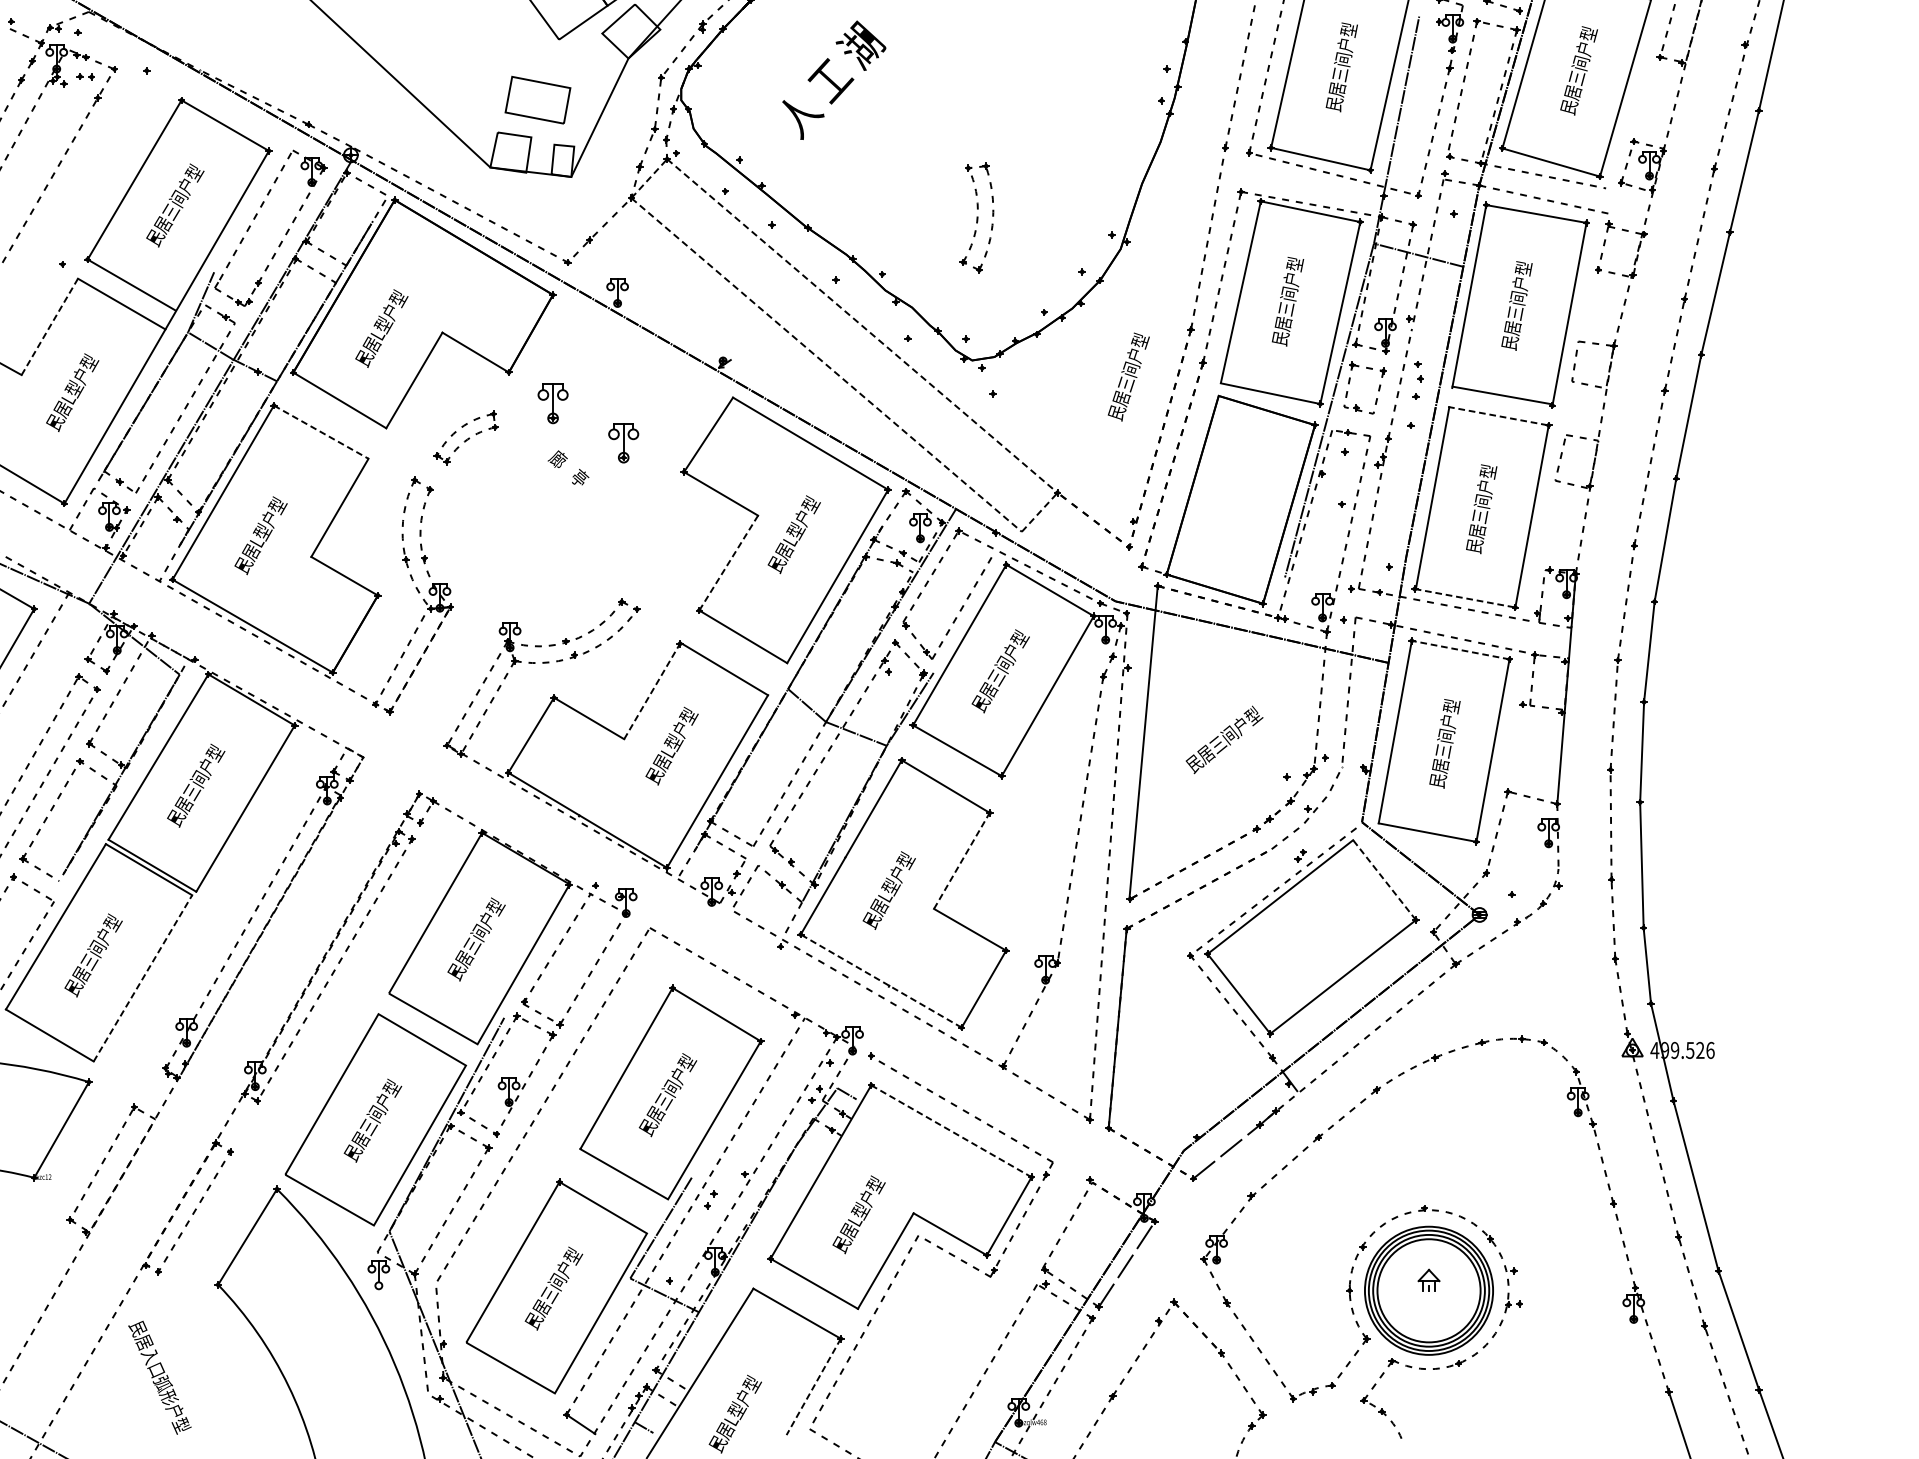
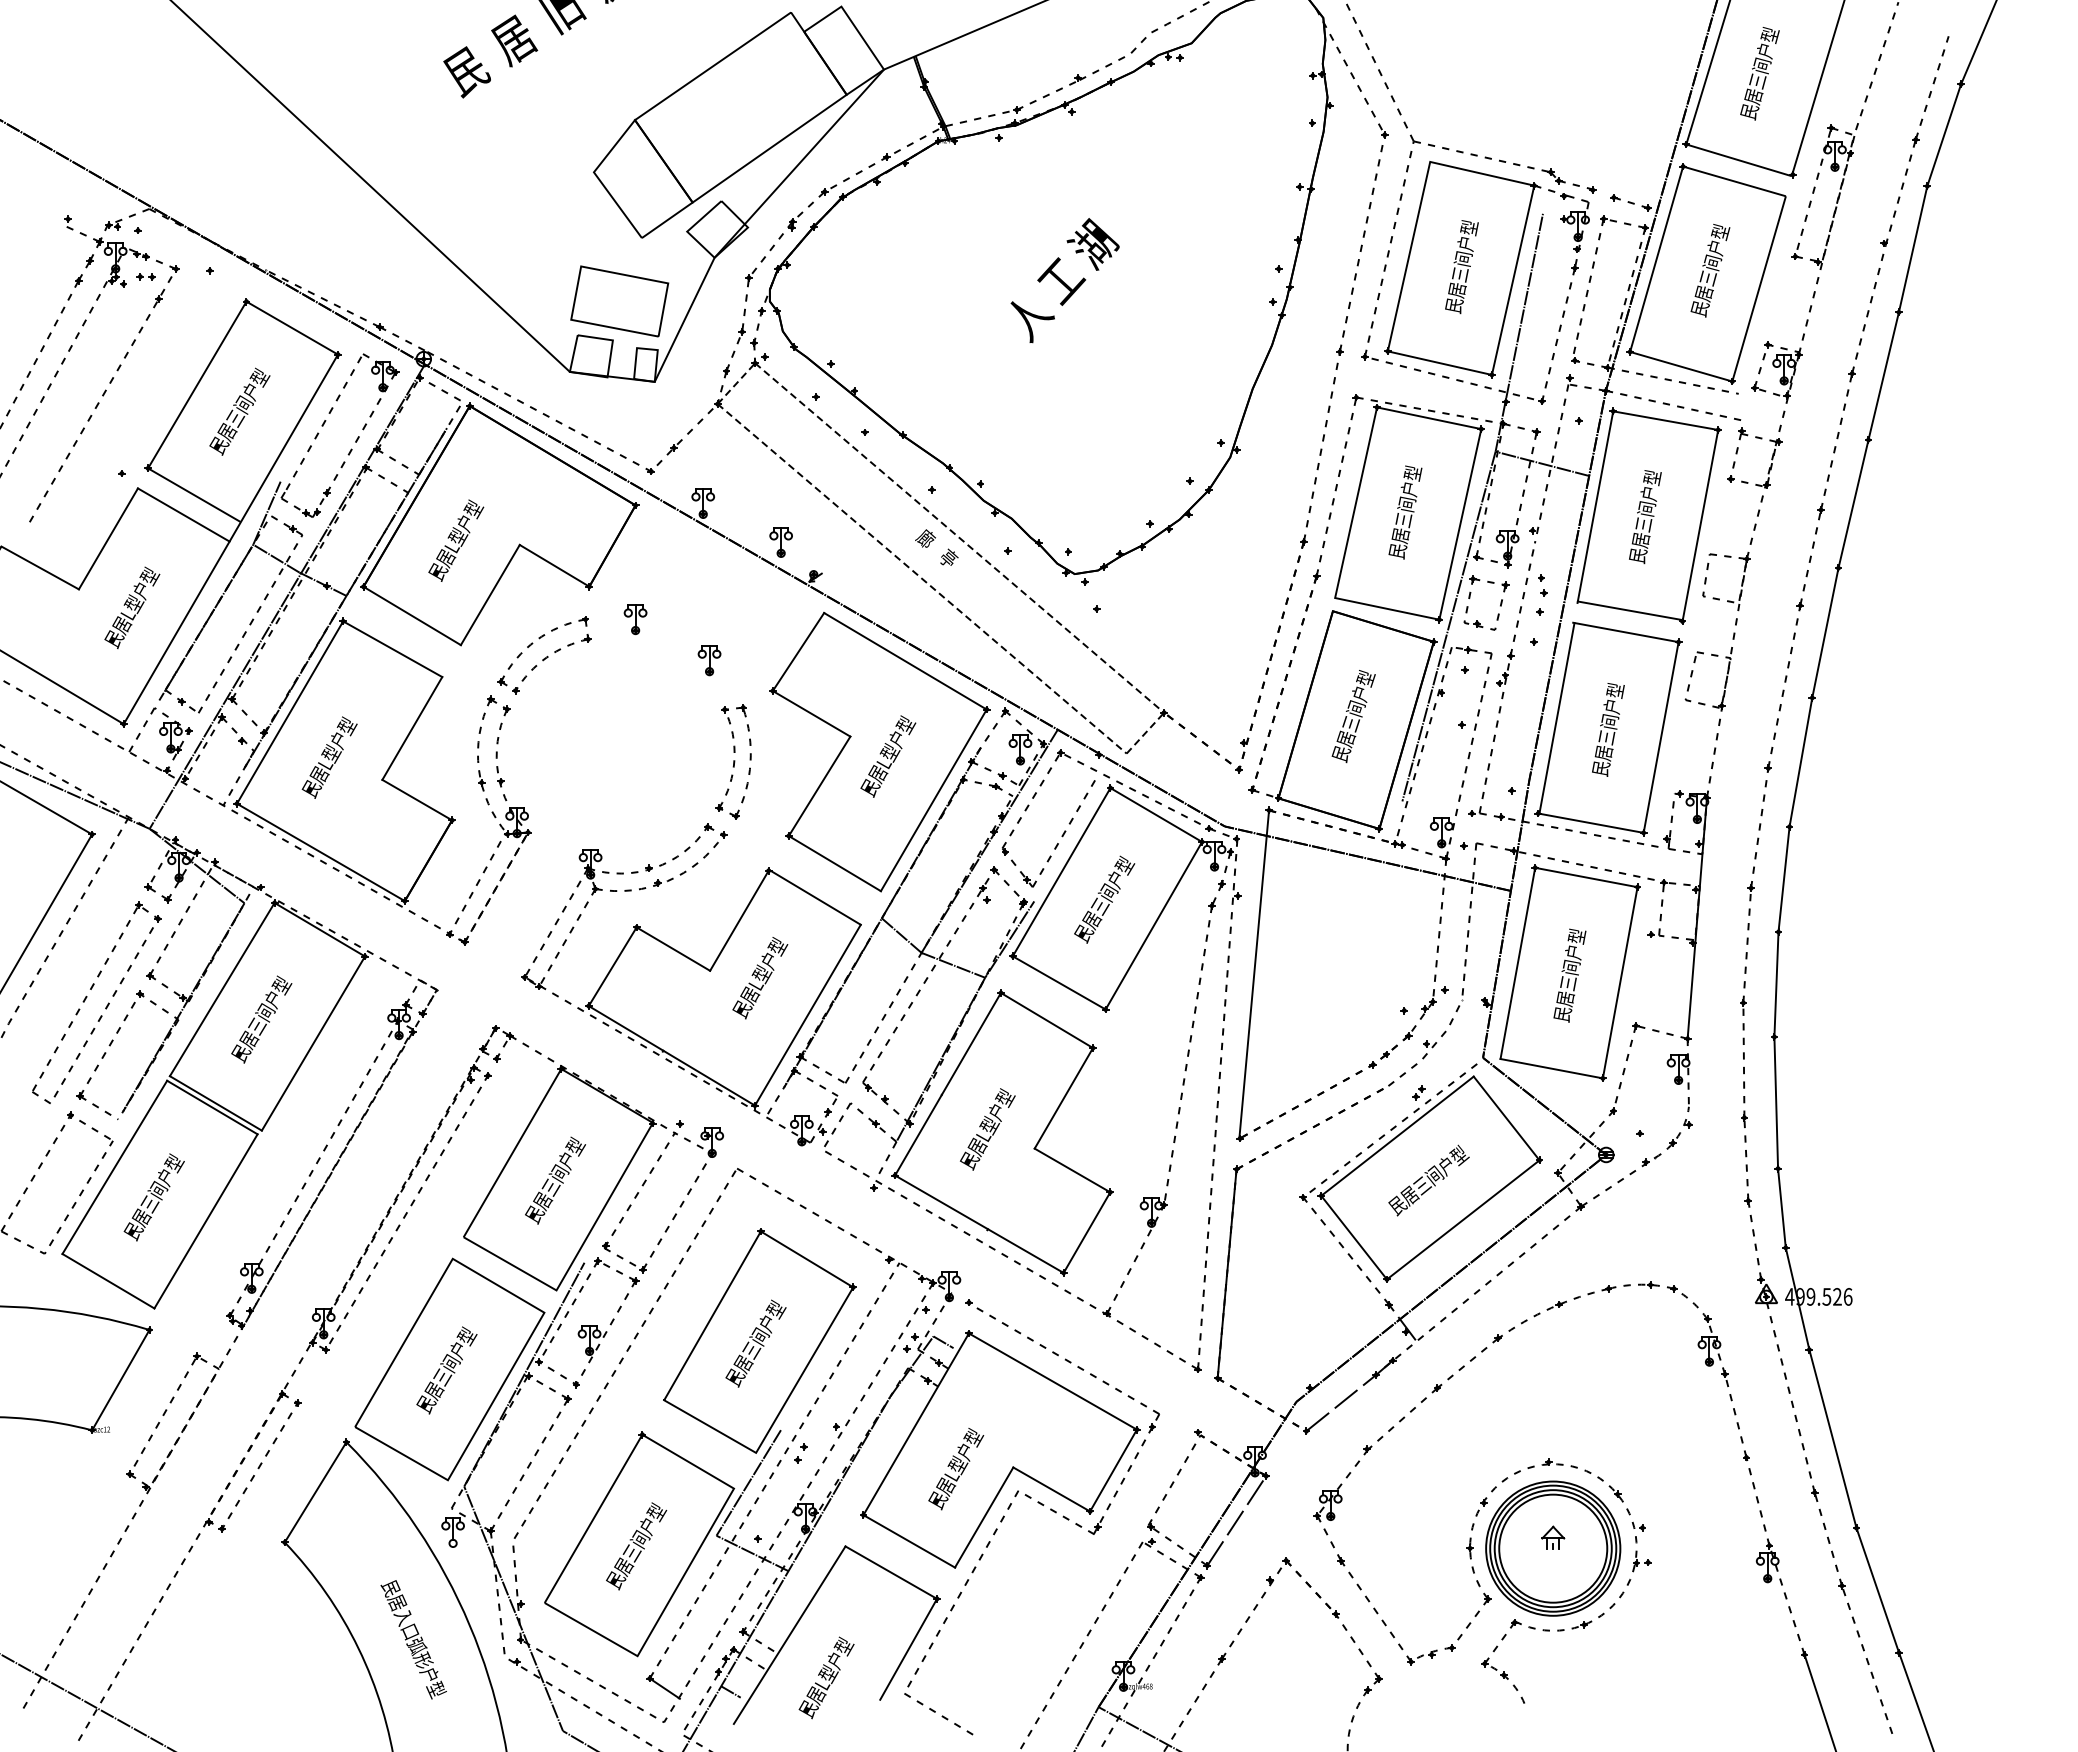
text: (833, 80) -> (1064, 280), moved
part: (537, 100) -> (619, 301), size x1.43
part: (976, 217) -> (733, 761), moved
line: (49, 326) -> (108, 538), dashed -> solid
part: (691, 330) -> (780, 542), added
text: (1128, 377) -> (1353, 716), moved
part: (552, 403) -> (635, 619), size x0.71
line: (1498, 416) -> (1625, 632), dashed -> solid
line: (320, 432) -> (392, 649), dashed -> solid
part: (466, 438) -> (544, 655), size x1.43
part: (623, 442) -> (709, 660), size x0.71
text: (568, 467) -> (936, 547), moved
line: (728, 563) -> (819, 786), dashed -> solid
line: (1464, 598) -> (1590, 823), dashed -> solid
line: (1459, 650) -> (1585, 877), dashed -> solid
line: (652, 690) -> (739, 919), dashed -> solid
text: (1224, 739) -> (1428, 1180), moved
line: (962, 860) -> (1064, 1097), dashed -> solid
line: (1384, 880) -> (1506, 1118), dashed -> solid
line: (143, 977) -> (206, 1220), dashed -> solid
line: (880, 980) -> (978, 1223), dashed -> solid
line: (951, 1131) -> (1052, 1381), dashed -> solid
text: (159, 1377) -> (413, 1639), moved
line: (813, 1387) -> (908, 1649), dashed -> solid

